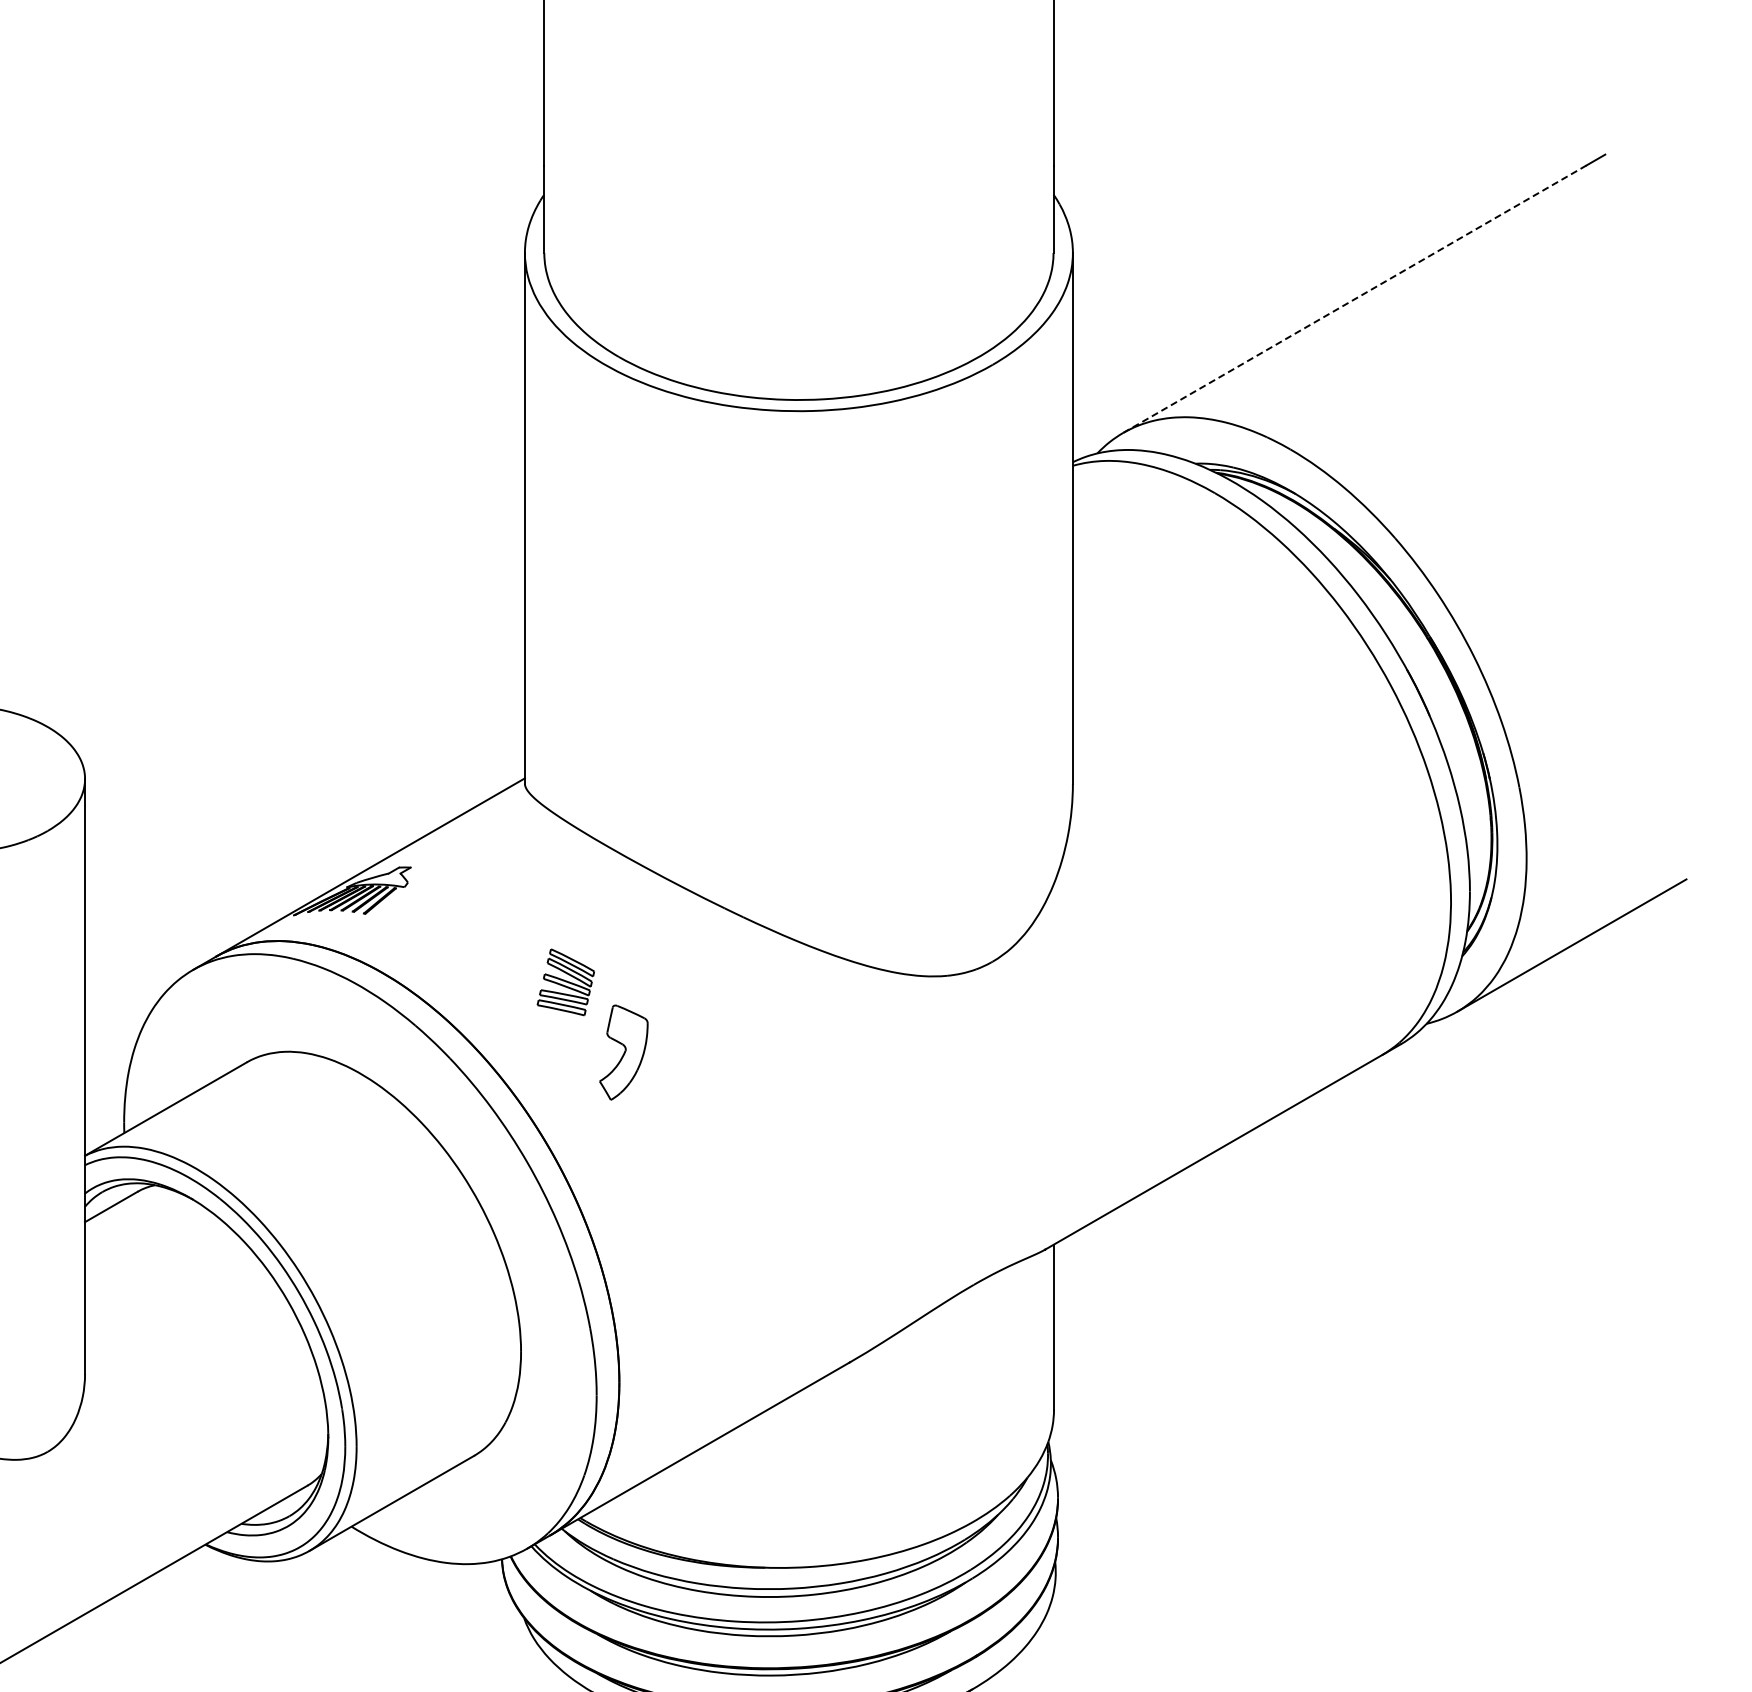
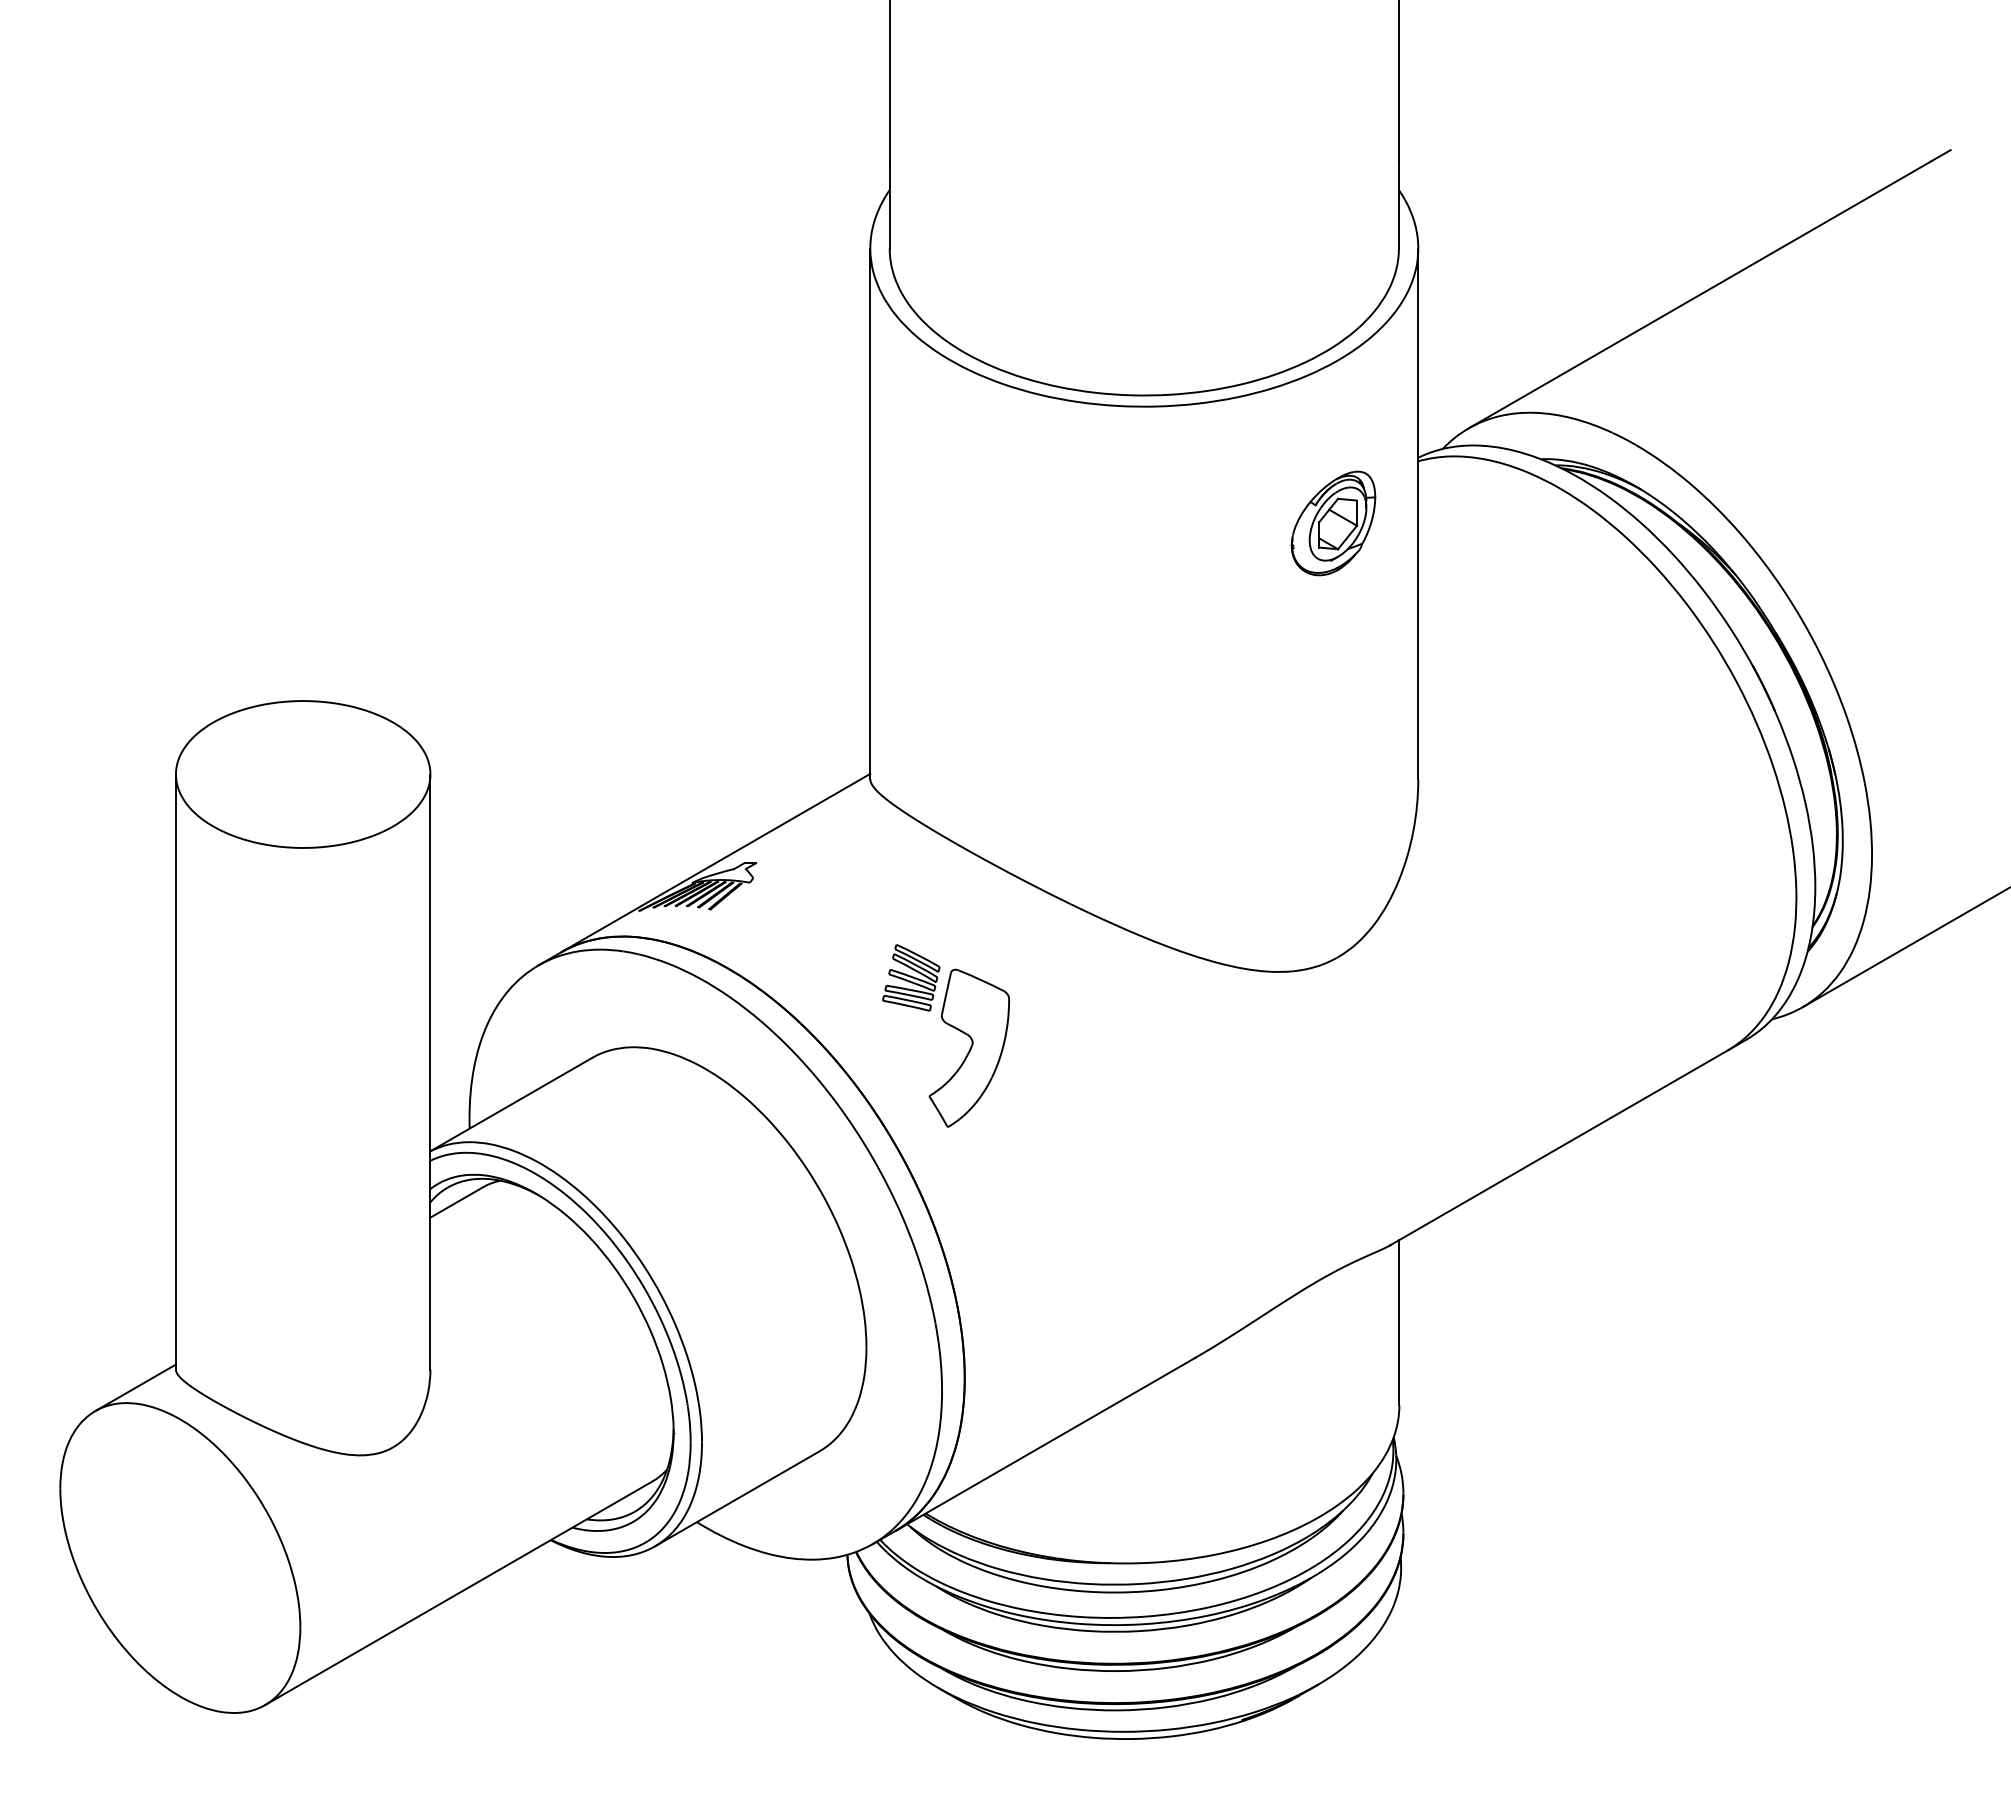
line: (1355, 298) -> (1700, 294), dashed -> solid
part: (988, 527) -> (1333, 523), added
part: (623, 1051) -> (968, 1047), size x1.67

